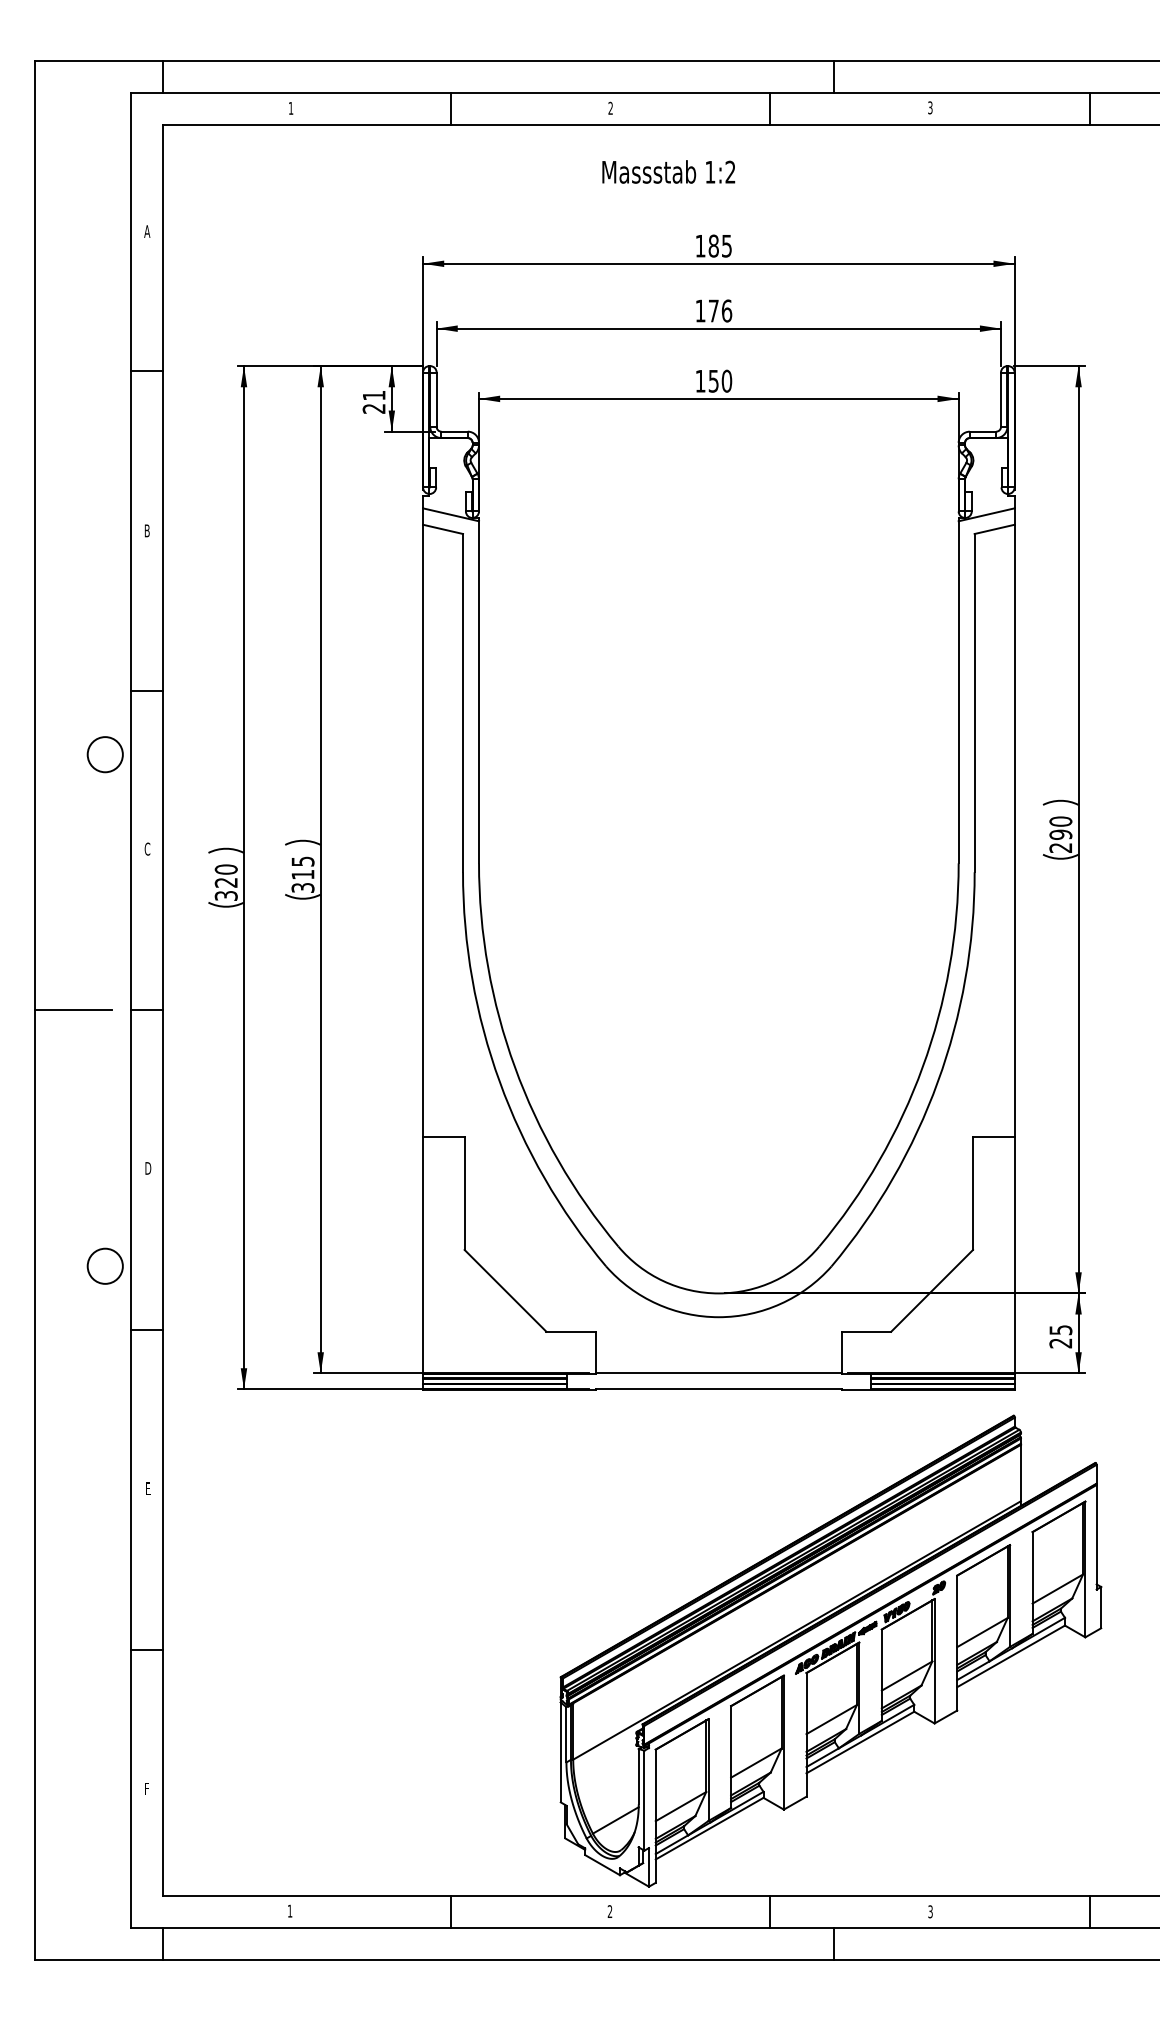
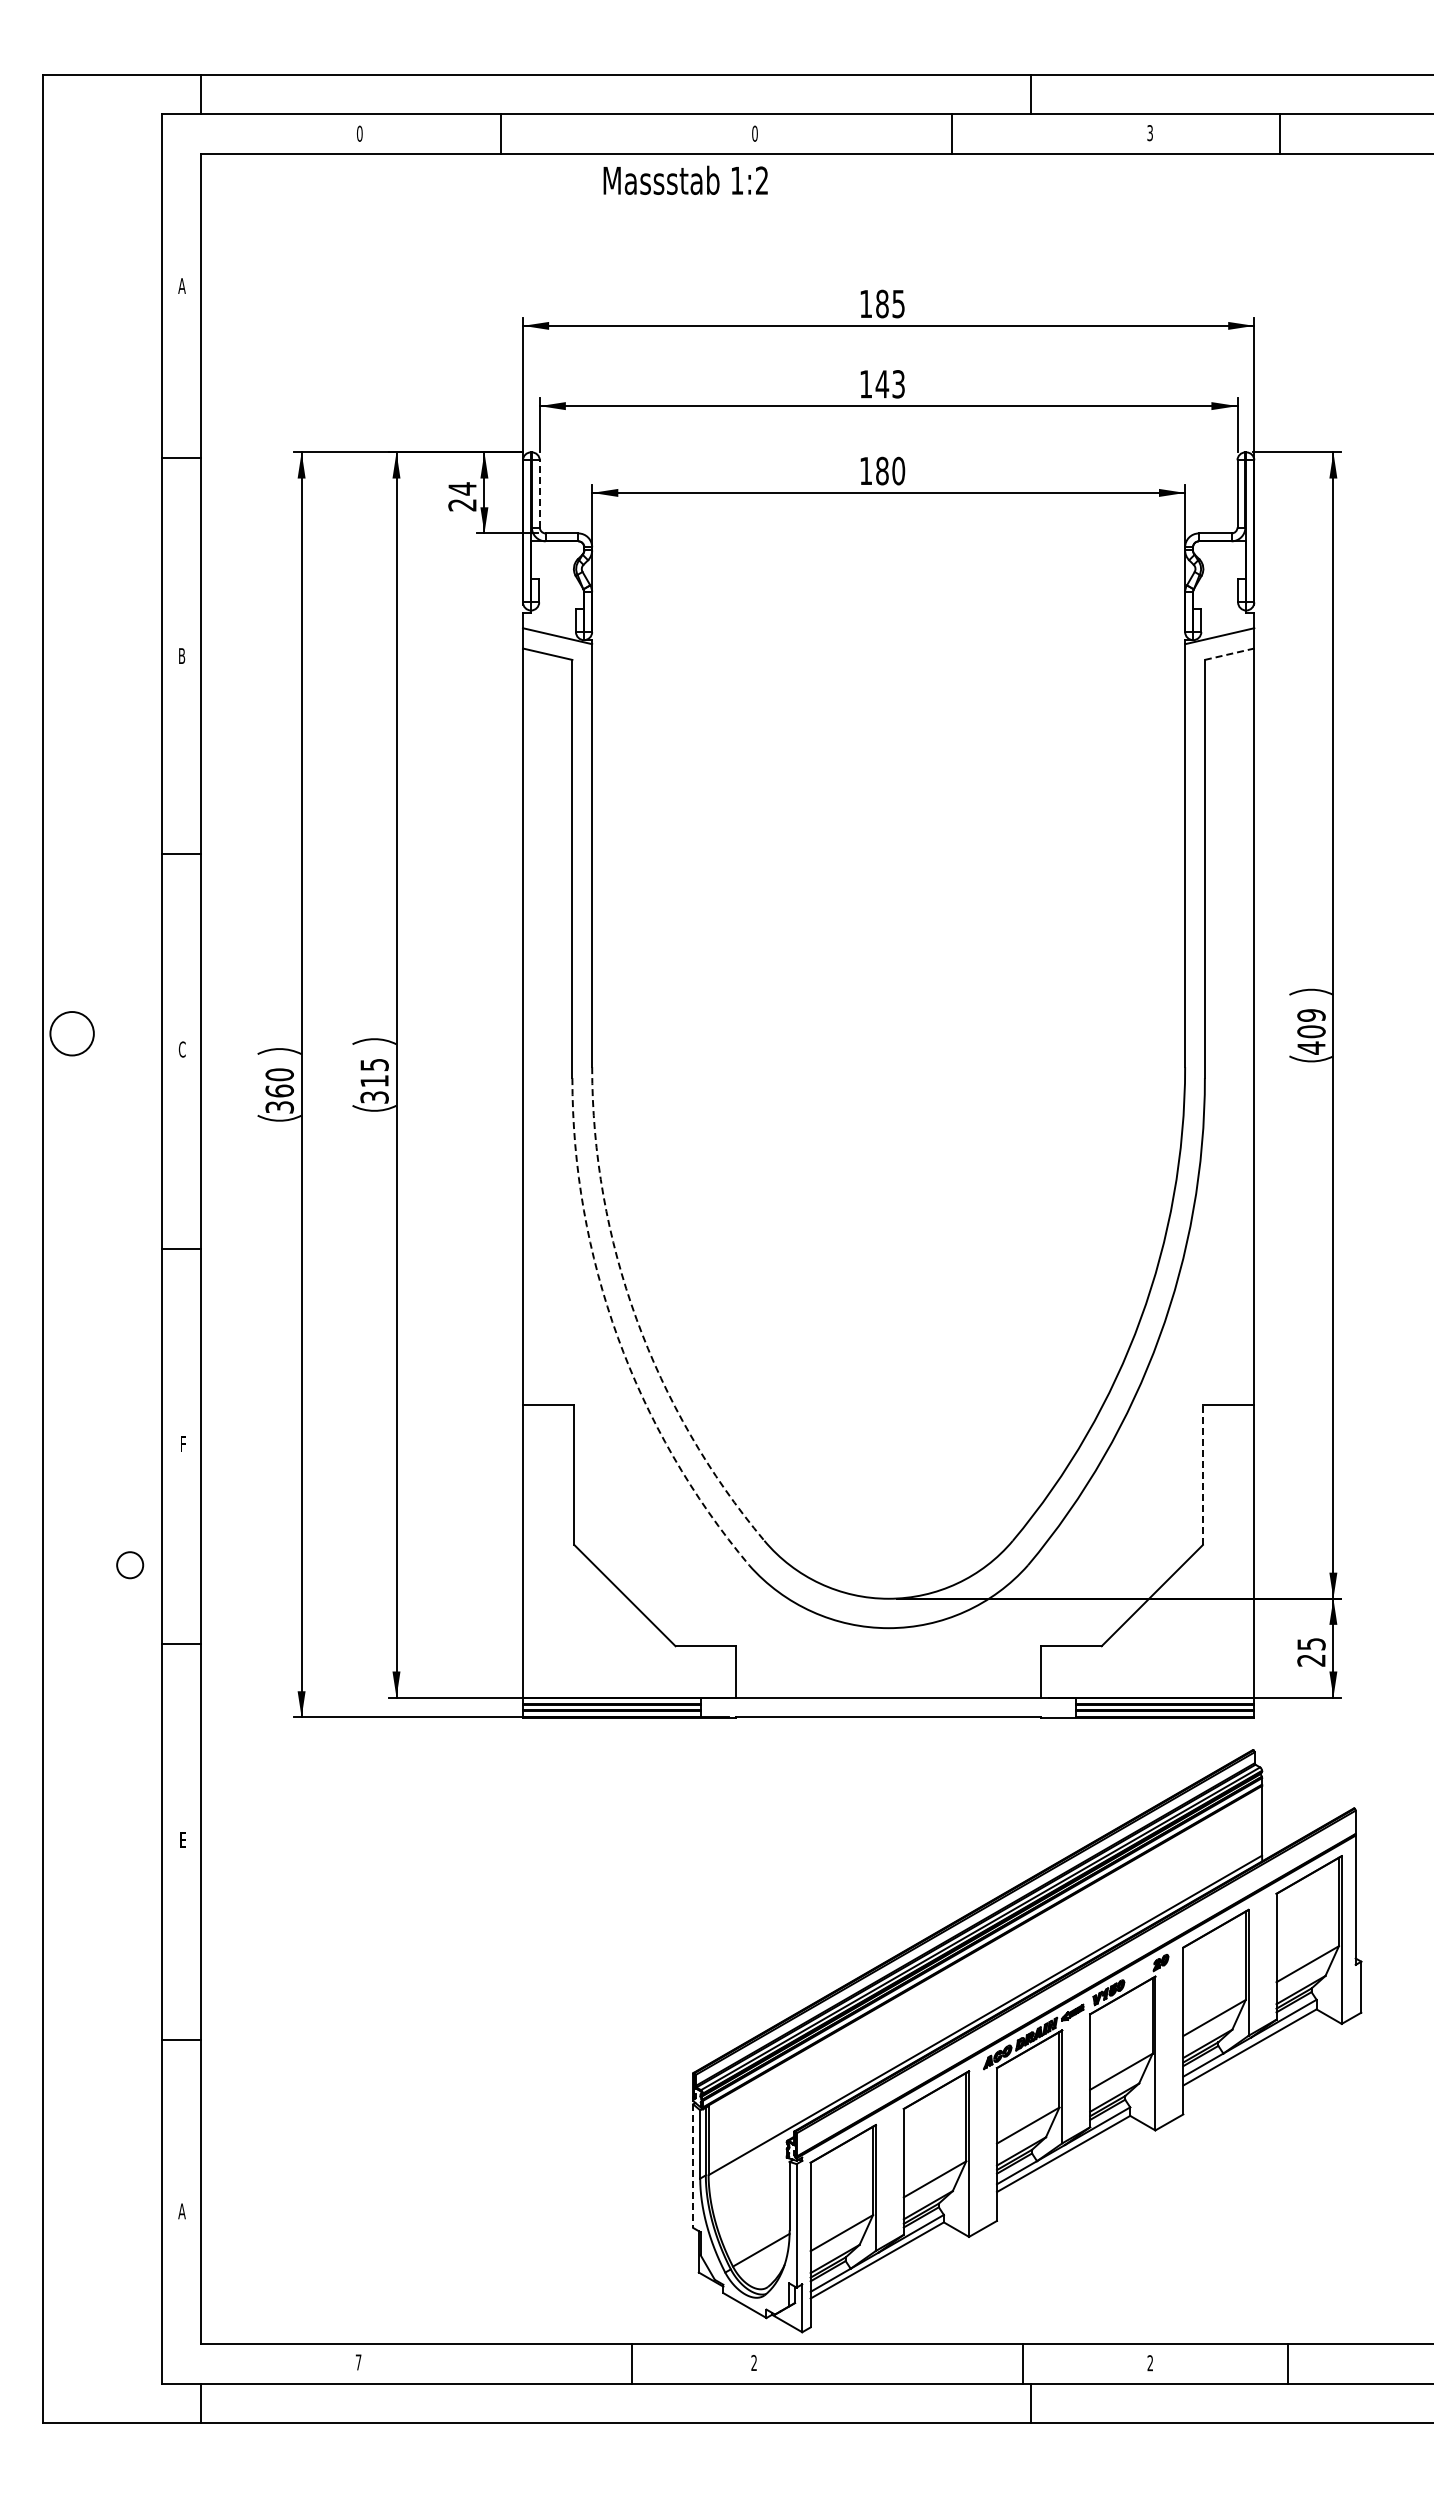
text: (290, 108) -> (359, 133), 1 -> 0
line: (450, 108) -> (501, 134), moved
text: (610, 108) -> (754, 133), 2 -> 0
line: (1090, 108) -> (1279, 134), moved
text: (668, 171) -> (685, 179), moved
text: (720, 311) -> (890, 384), 176 -> 143
text: (713, 380) -> (882, 470), 150 -> 180
text: (374, 395) -> (462, 488), 21 -> 24
line: (436, 399) -> (539, 493), solid -> dashed
line: (995, 529) -> (1230, 654), solid -> dashed
circle: (104, 754) -> (71, 1033), moved
text: (1060, 834) -> (1311, 1031), 290 -> 409
text: (226, 882) -> (279, 1090), 320 -> 360
line: (73, 1010) -> (90, 1249), removed
arc: (514, 1067) -> (636, 1319), solid -> dashed
arc: (499, 1082) -> (617, 1337), solid -> dashed
text: (147, 1168) -> (182, 1444), D -> F
line: (972, 1193) -> (1202, 1475), solid -> dashed
circle: (104, 1265) -> (129, 1564), size x0.6
line: (560, 1752) -> (693, 2166), solid -> dashed
text: (146, 1789) -> (181, 2211), F -> A
text: (290, 1911) -> (358, 2362), 1 -> 7
line: (450, 1912) -> (632, 2363), moved
line: (770, 1912) -> (1023, 2363), moved
text: (930, 1912) -> (1150, 2363), 3 -> 2
line: (1090, 1912) -> (1287, 2363), moved

